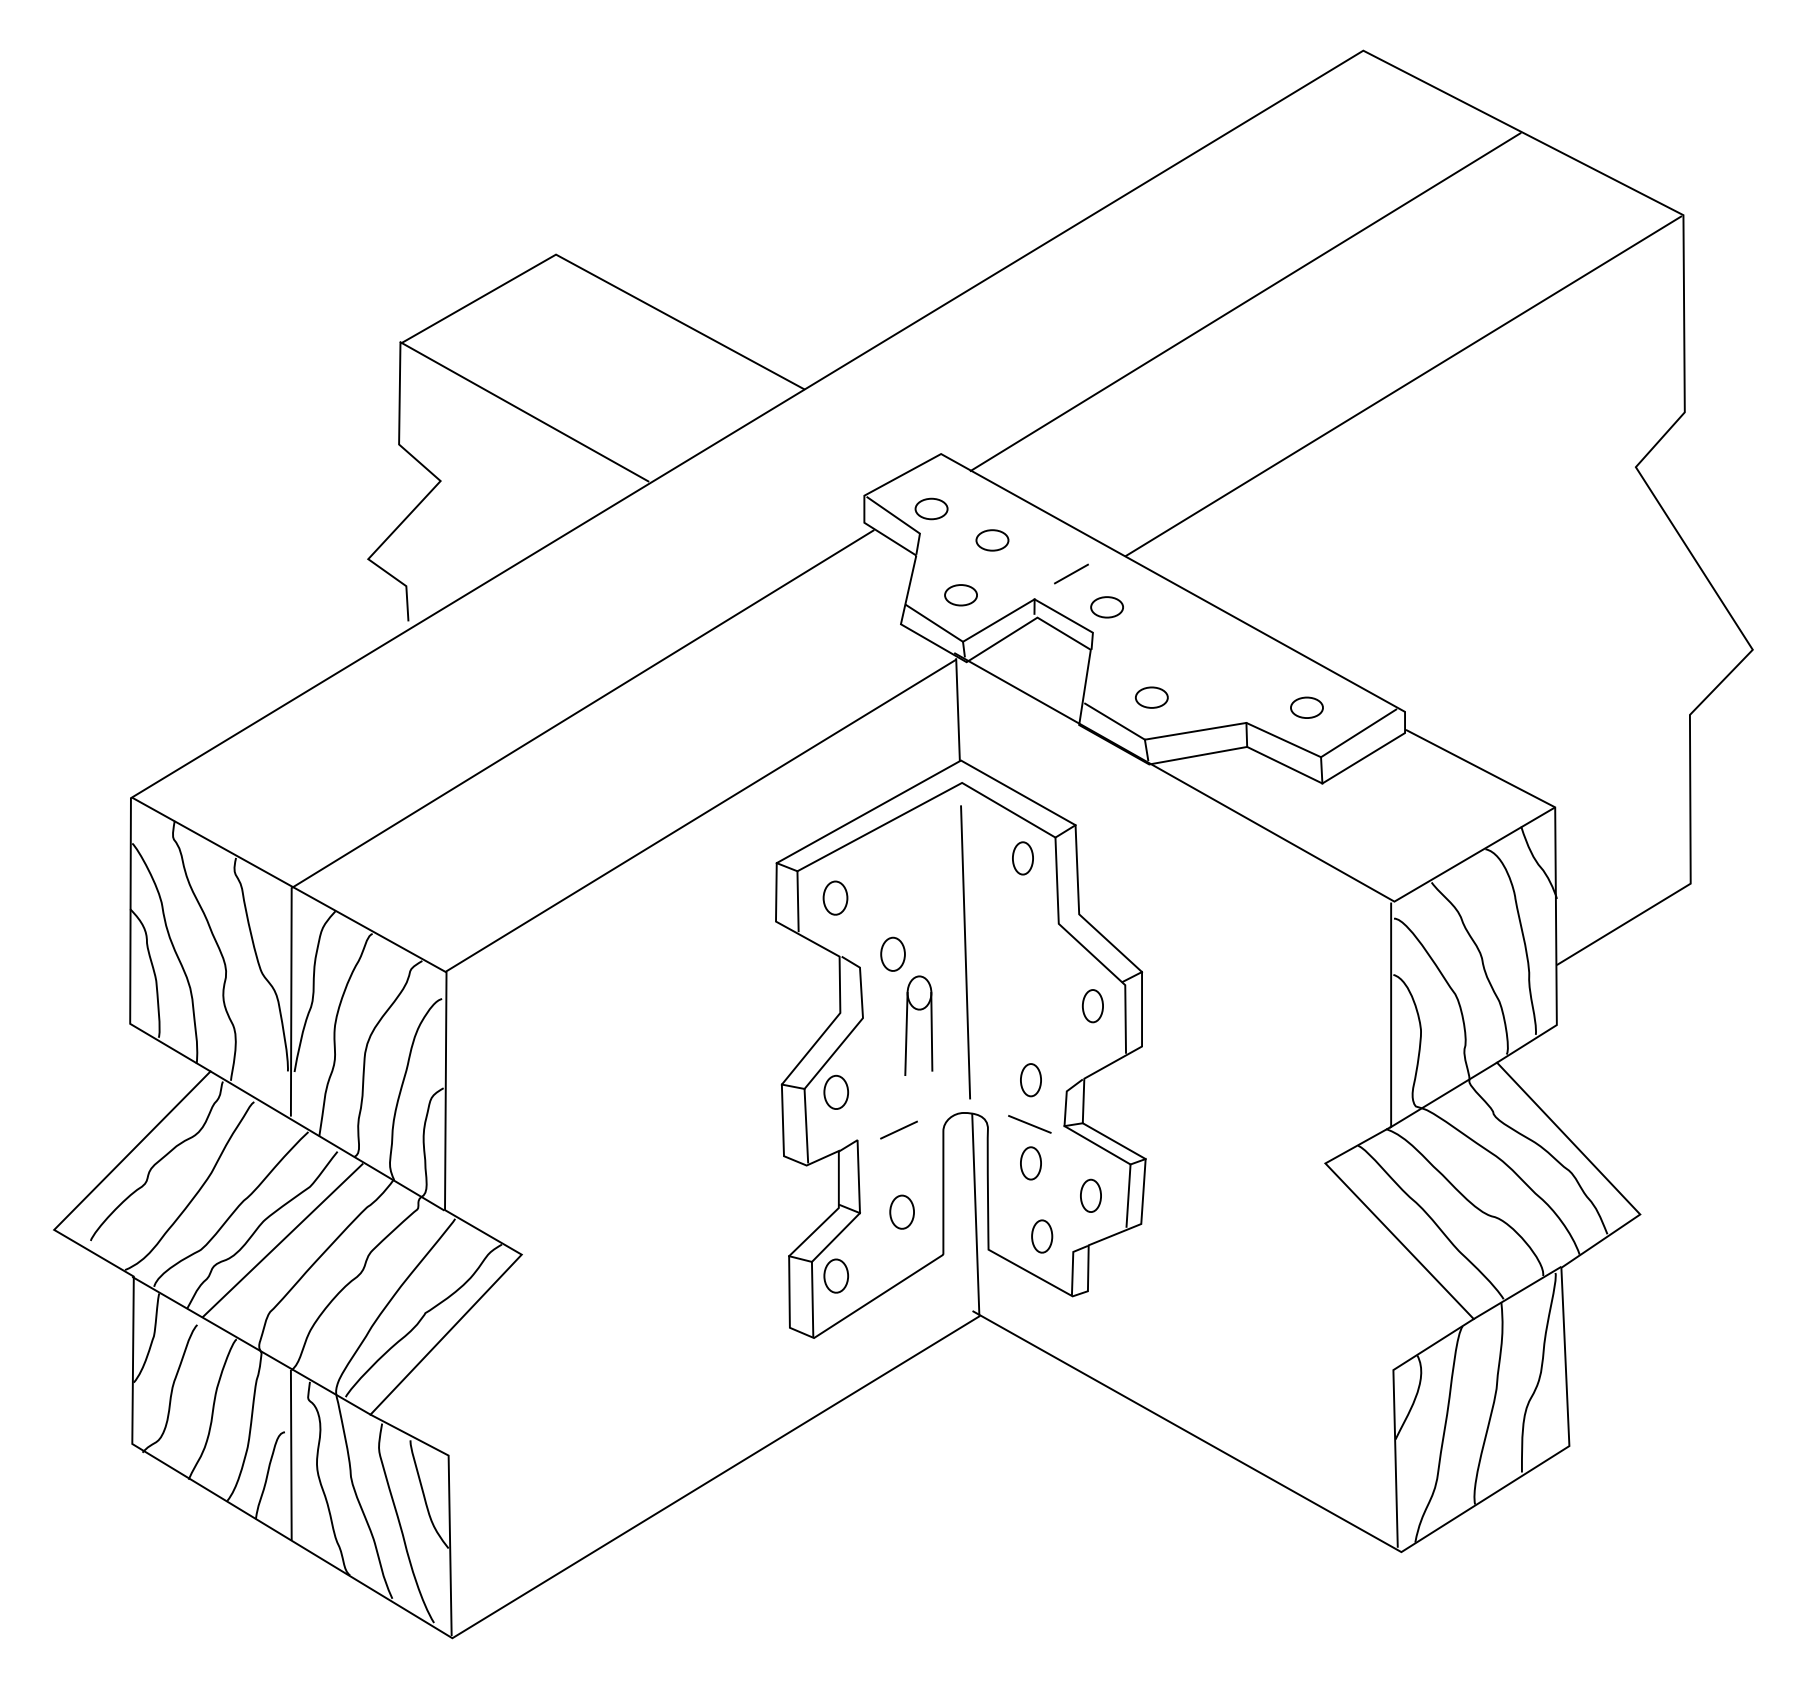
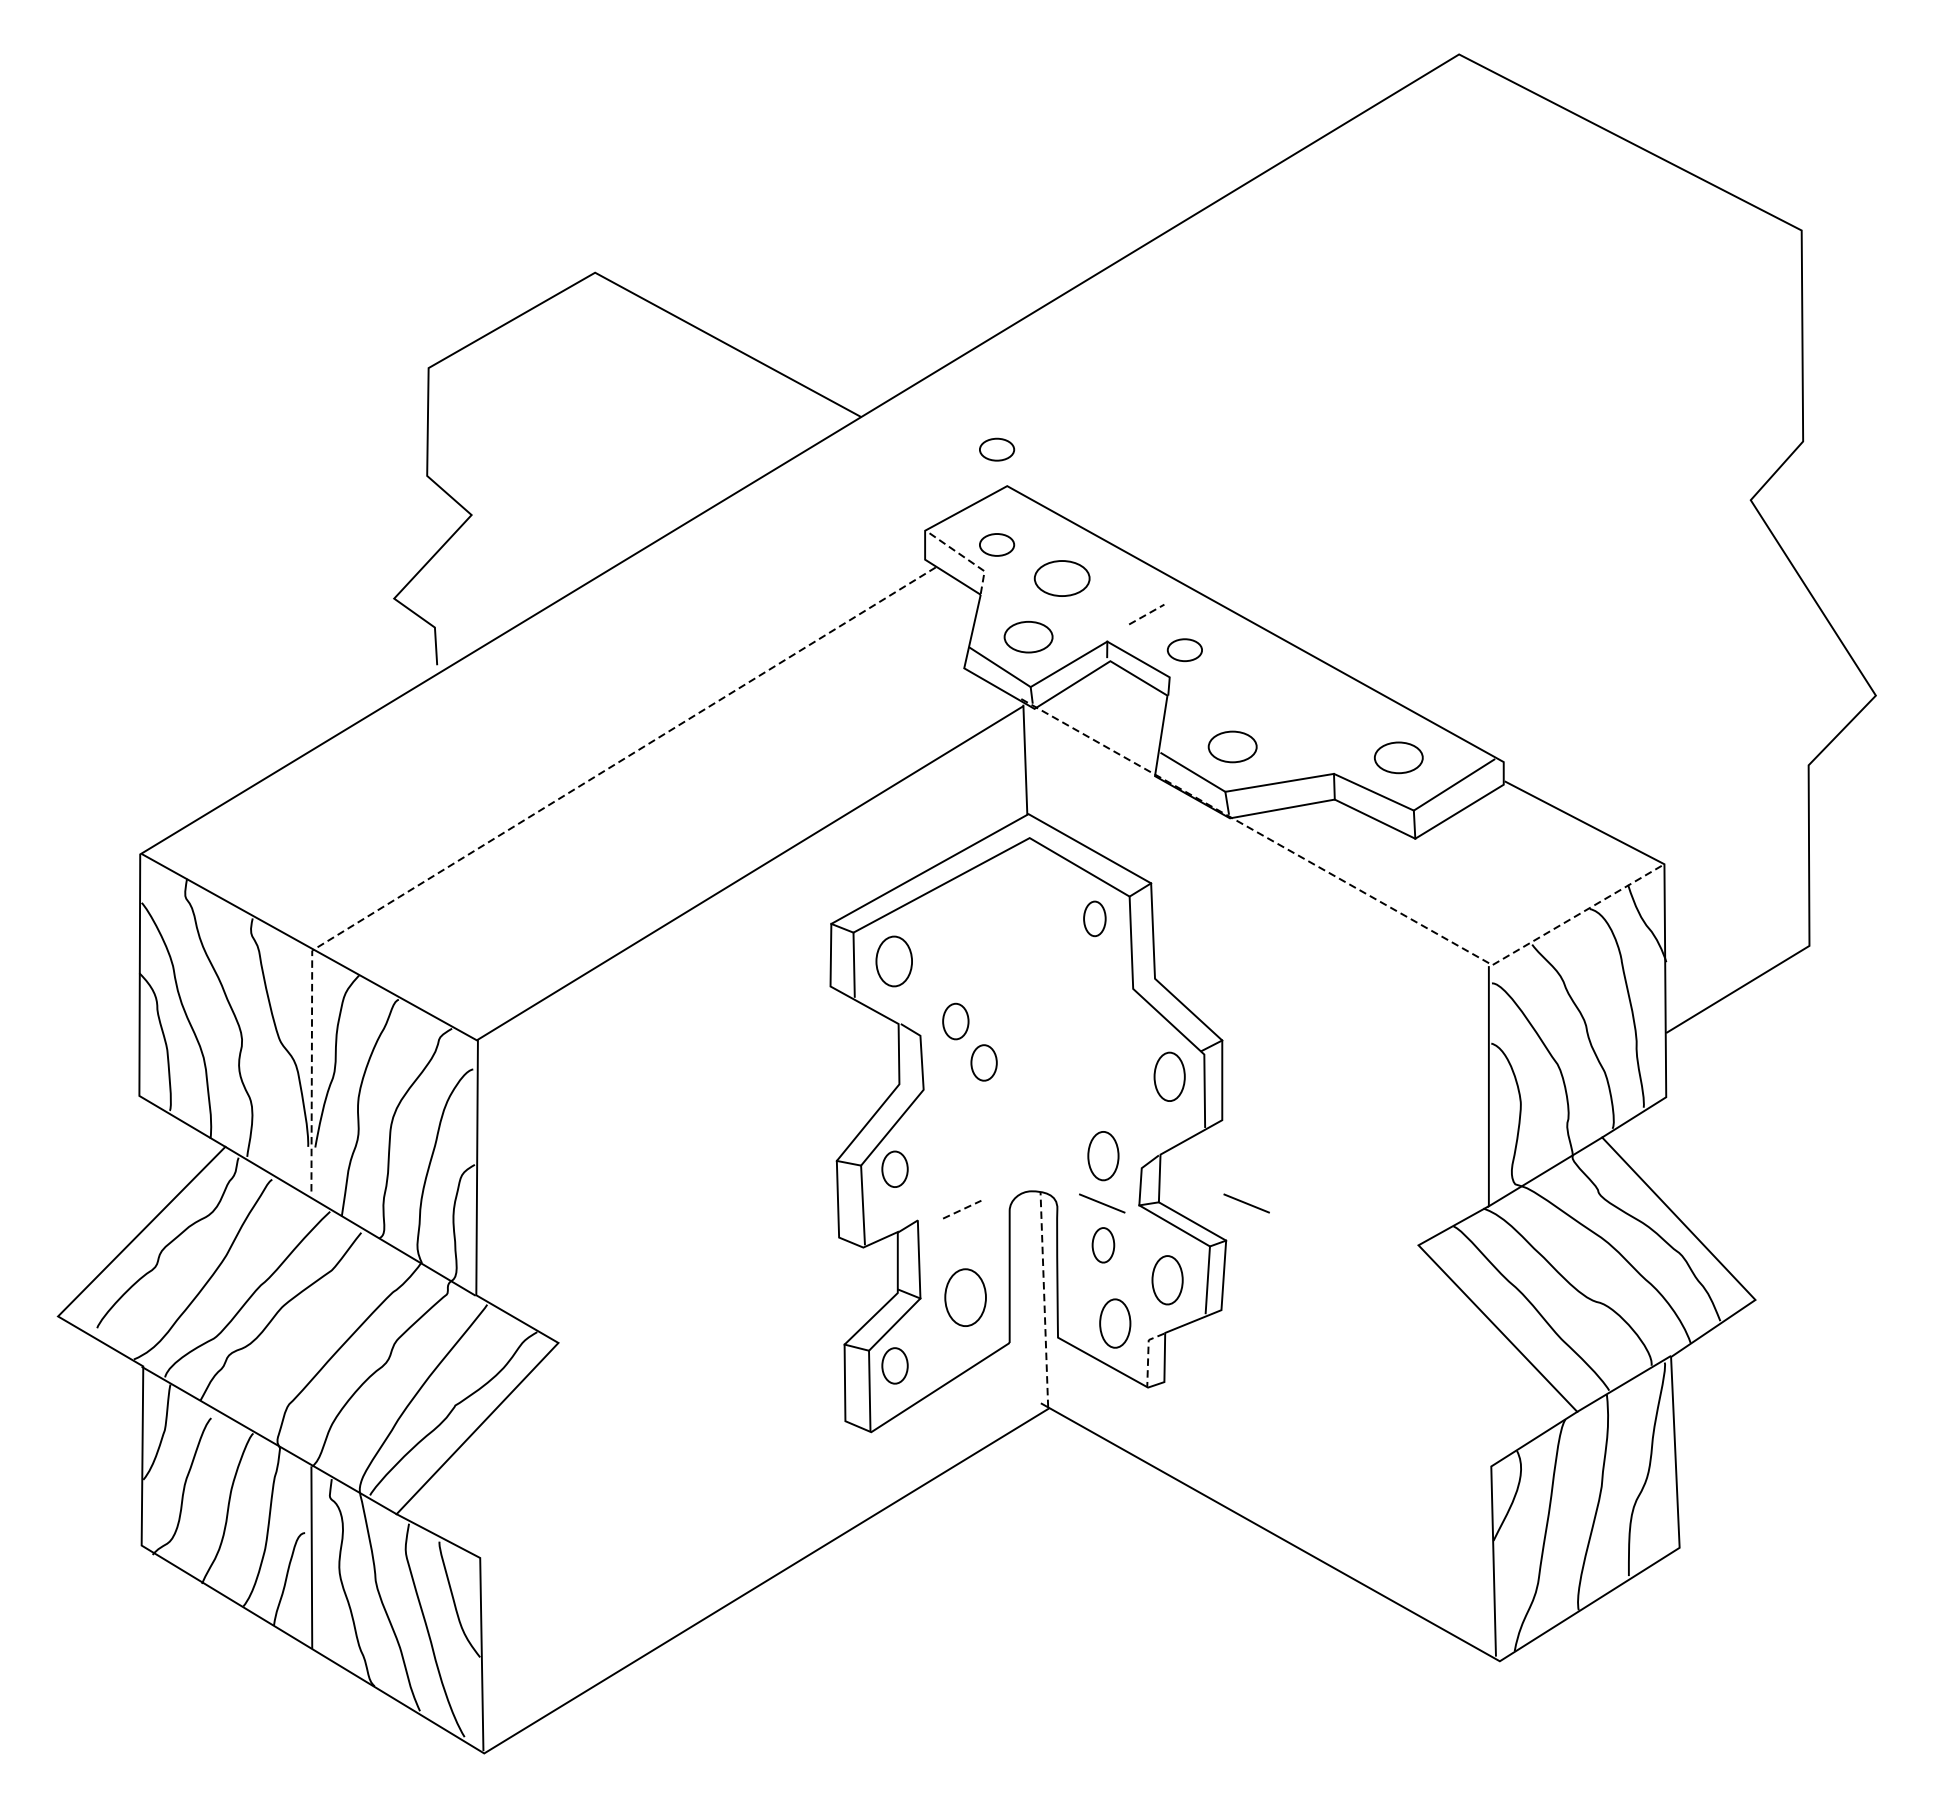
line: (1245, 301) -> (1333, 322), removed
line: (1403, 385) -> (1502, 412), removed
line: (524, 411) -> (561, 440), removed
part: (931, 419) -> (996, 449), added
line: (902, 521) -> (965, 558), solid -> dashed
part: (992, 540) -> (1062, 578), size x1.6
line: (1071, 574) -> (1146, 615), solid -> dashed
part: (960, 595) -> (1028, 637), size x1.4
part: (1151, 697) -> (1232, 746), size x1.4
part: (1306, 707) -> (1398, 757), size x1.4
line: (485, 769) -> (519, 823), solid -> dashed
line: (1256, 823) -> (1344, 881), solid -> dashed
part: (835, 897) -> (894, 960), size x1.4
line: (965, 952) -> (1033, 1019), removed
part: (1092, 1006) -> (1169, 1077), size x1.4
line: (931, 1031) -> (996, 1104), removed
line: (906, 1034) -> (970, 1107), removed
part: (1030, 1080) -> (1102, 1156), size x1.4
line: (1164, 1124) -> (1246, 1203), added
line: (899, 1130) -> (962, 1210), solid -> dashed
part: (1090, 1195) -> (1167, 1279), size x1.4
part: (901, 1211) -> (964, 1296), size x1.6
line: (975, 1213) -> (1044, 1298), solid -> dashed
part: (1042, 1236) -> (1115, 1323), size x1.4
line: (282, 1240) -> (302, 1327), removed
line: (1072, 1265) -> (1147, 1354), solid -> dashed

